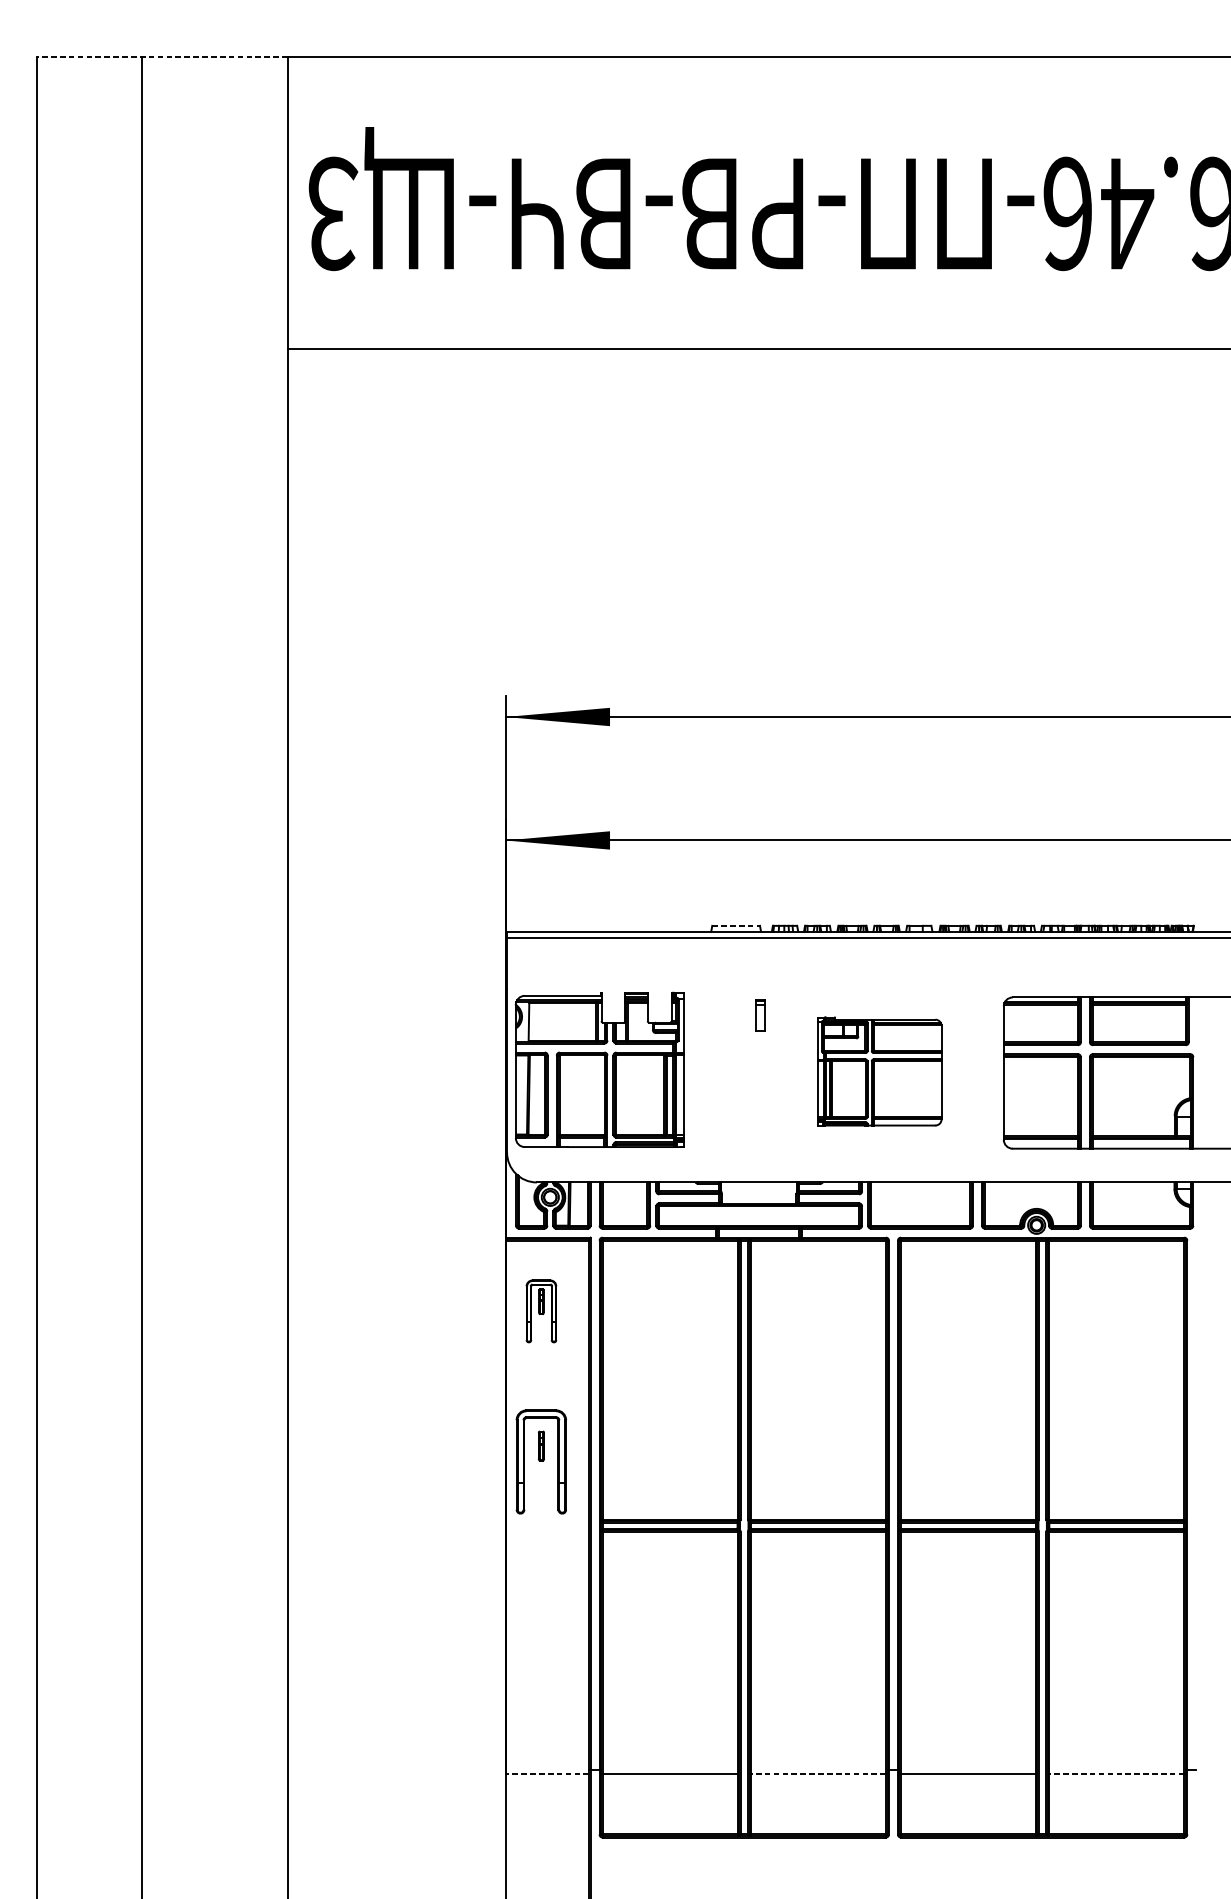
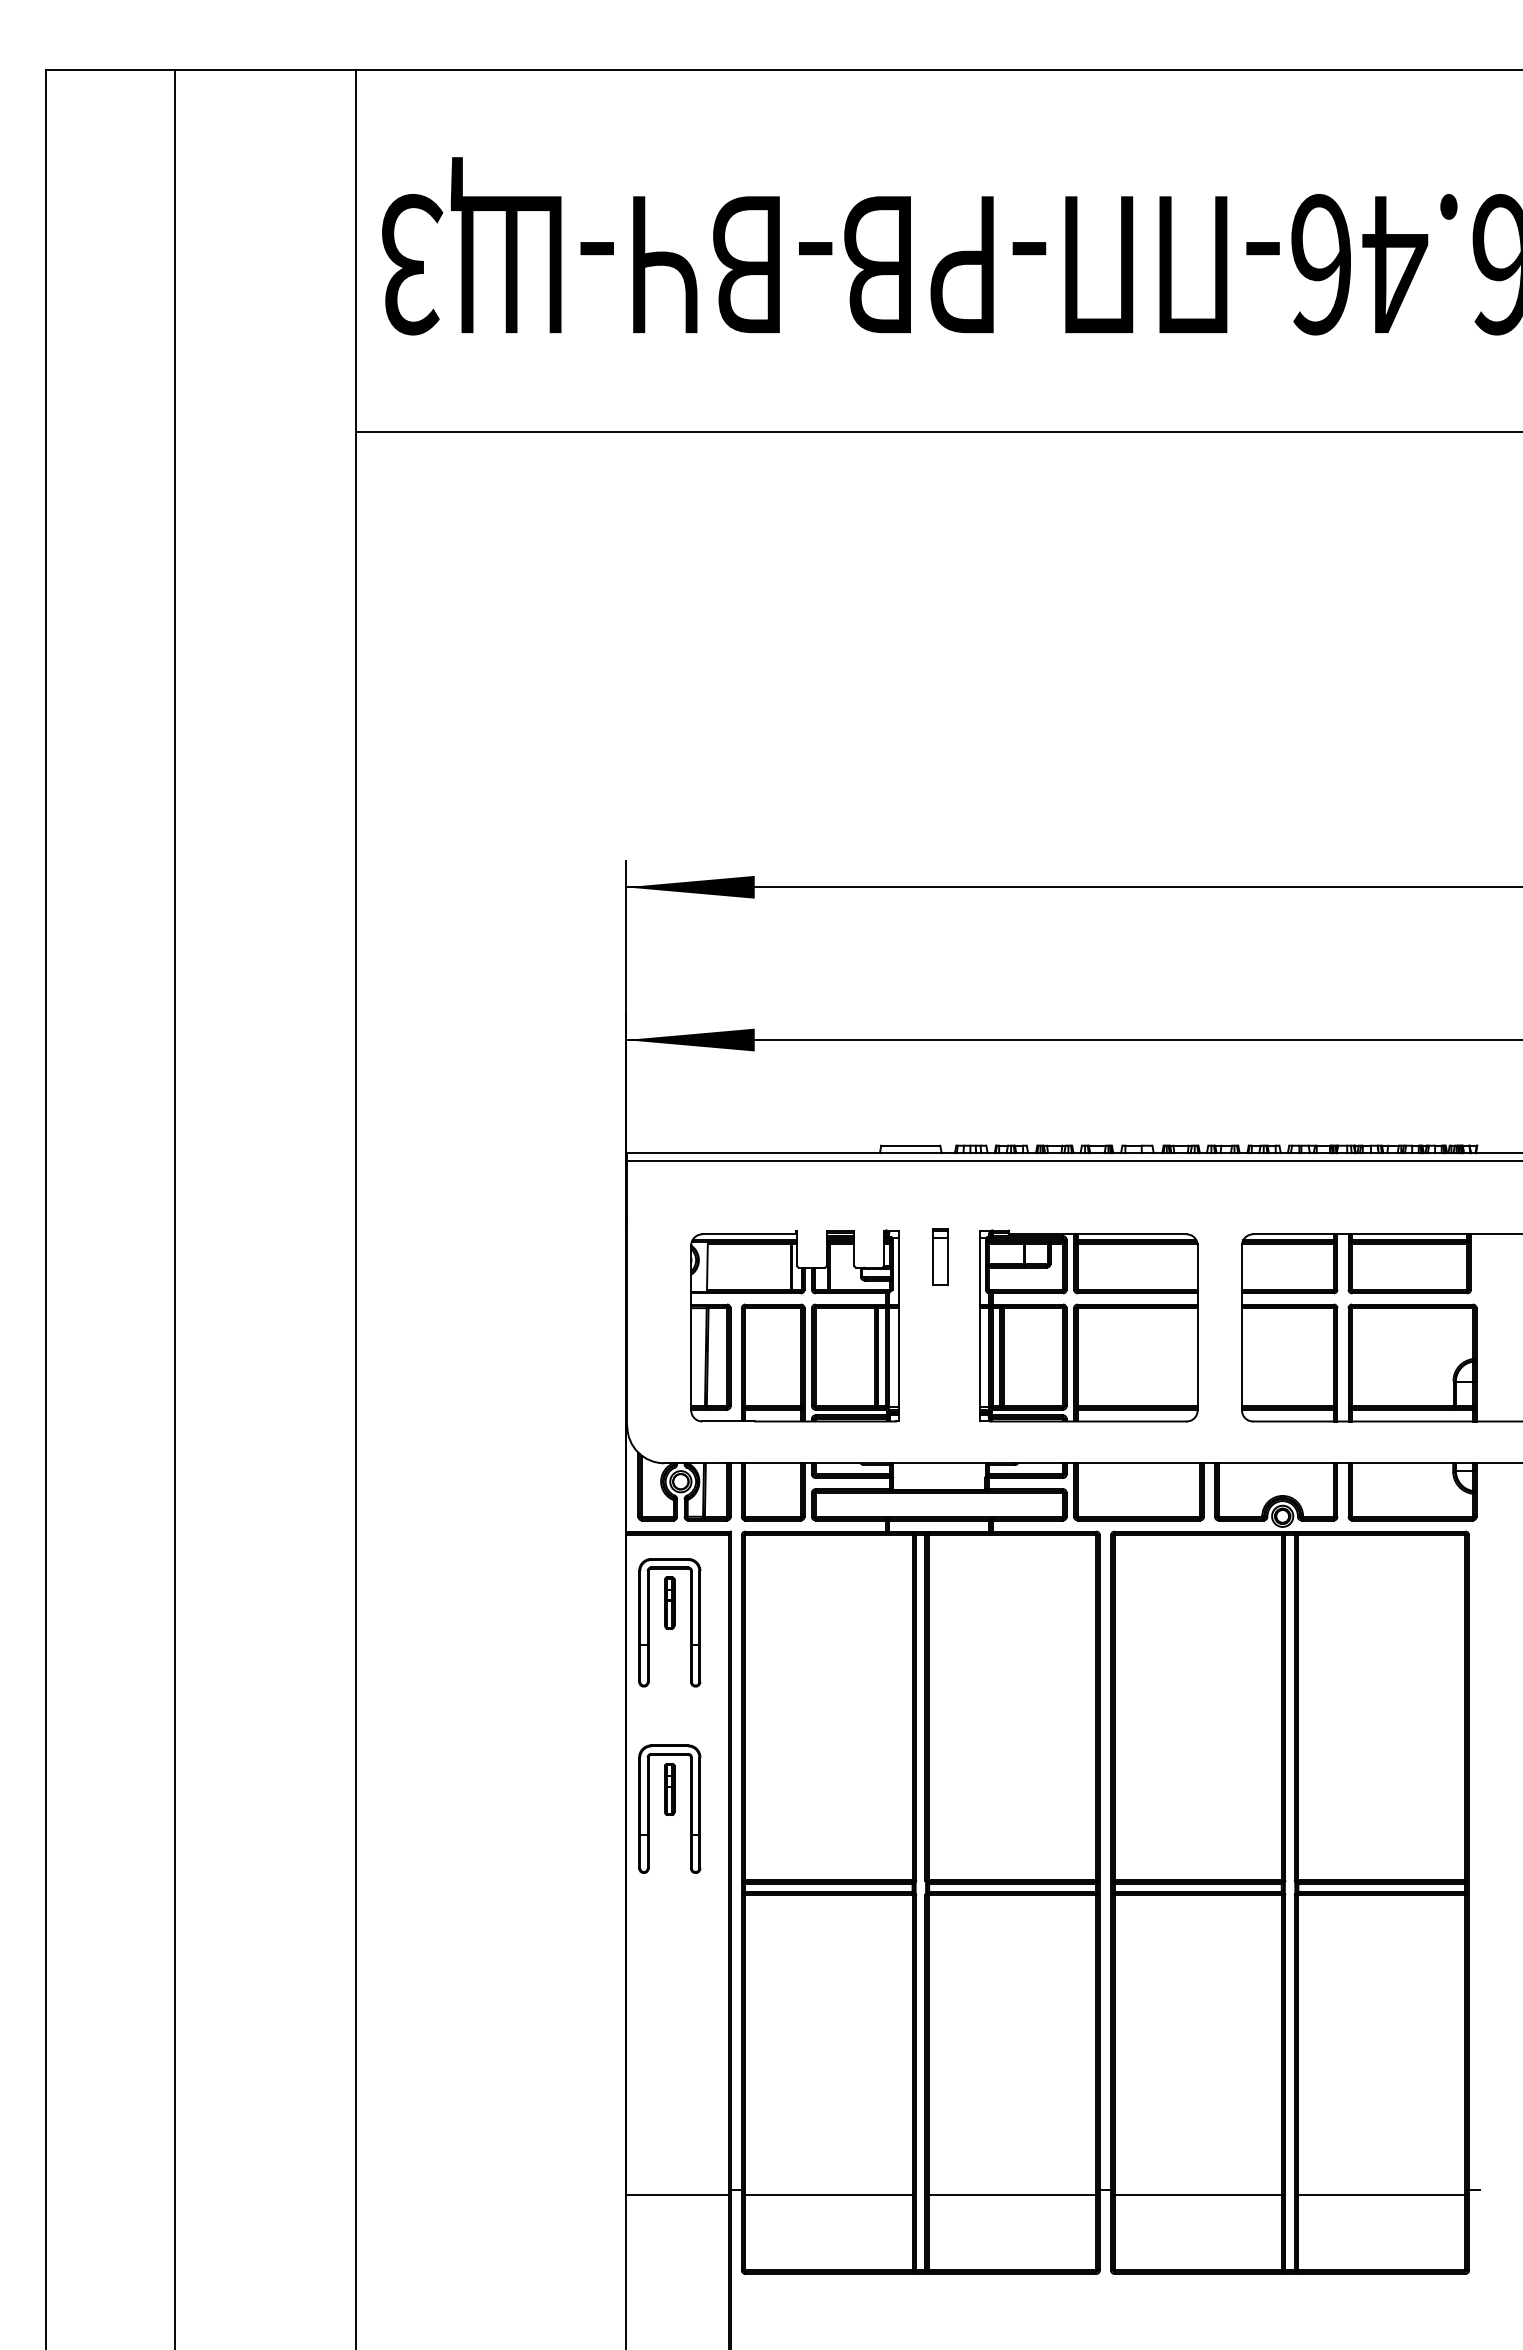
line: (162, 56) -> (200, 70), dashed -> solid
line: (735, 925) -> (910, 1145), dashed -> solid
part: (760, 1015) -> (940, 1256), size x1.43
part: (599, 1069) -> (794, 1325), moved
part: (879, 1071) -> (1088, 1325), size x1.43
part: (541, 1311) -> (669, 1622), size x1.67
part: (541, 1446) -> (669, 1789), size x1.43
line: (547, 1773) -> (677, 2194), dashed -> solid
line: (818, 1773) -> (1012, 2194), dashed -> solid
line: (1116, 1773) -> (1381, 2194), dashed -> solid

